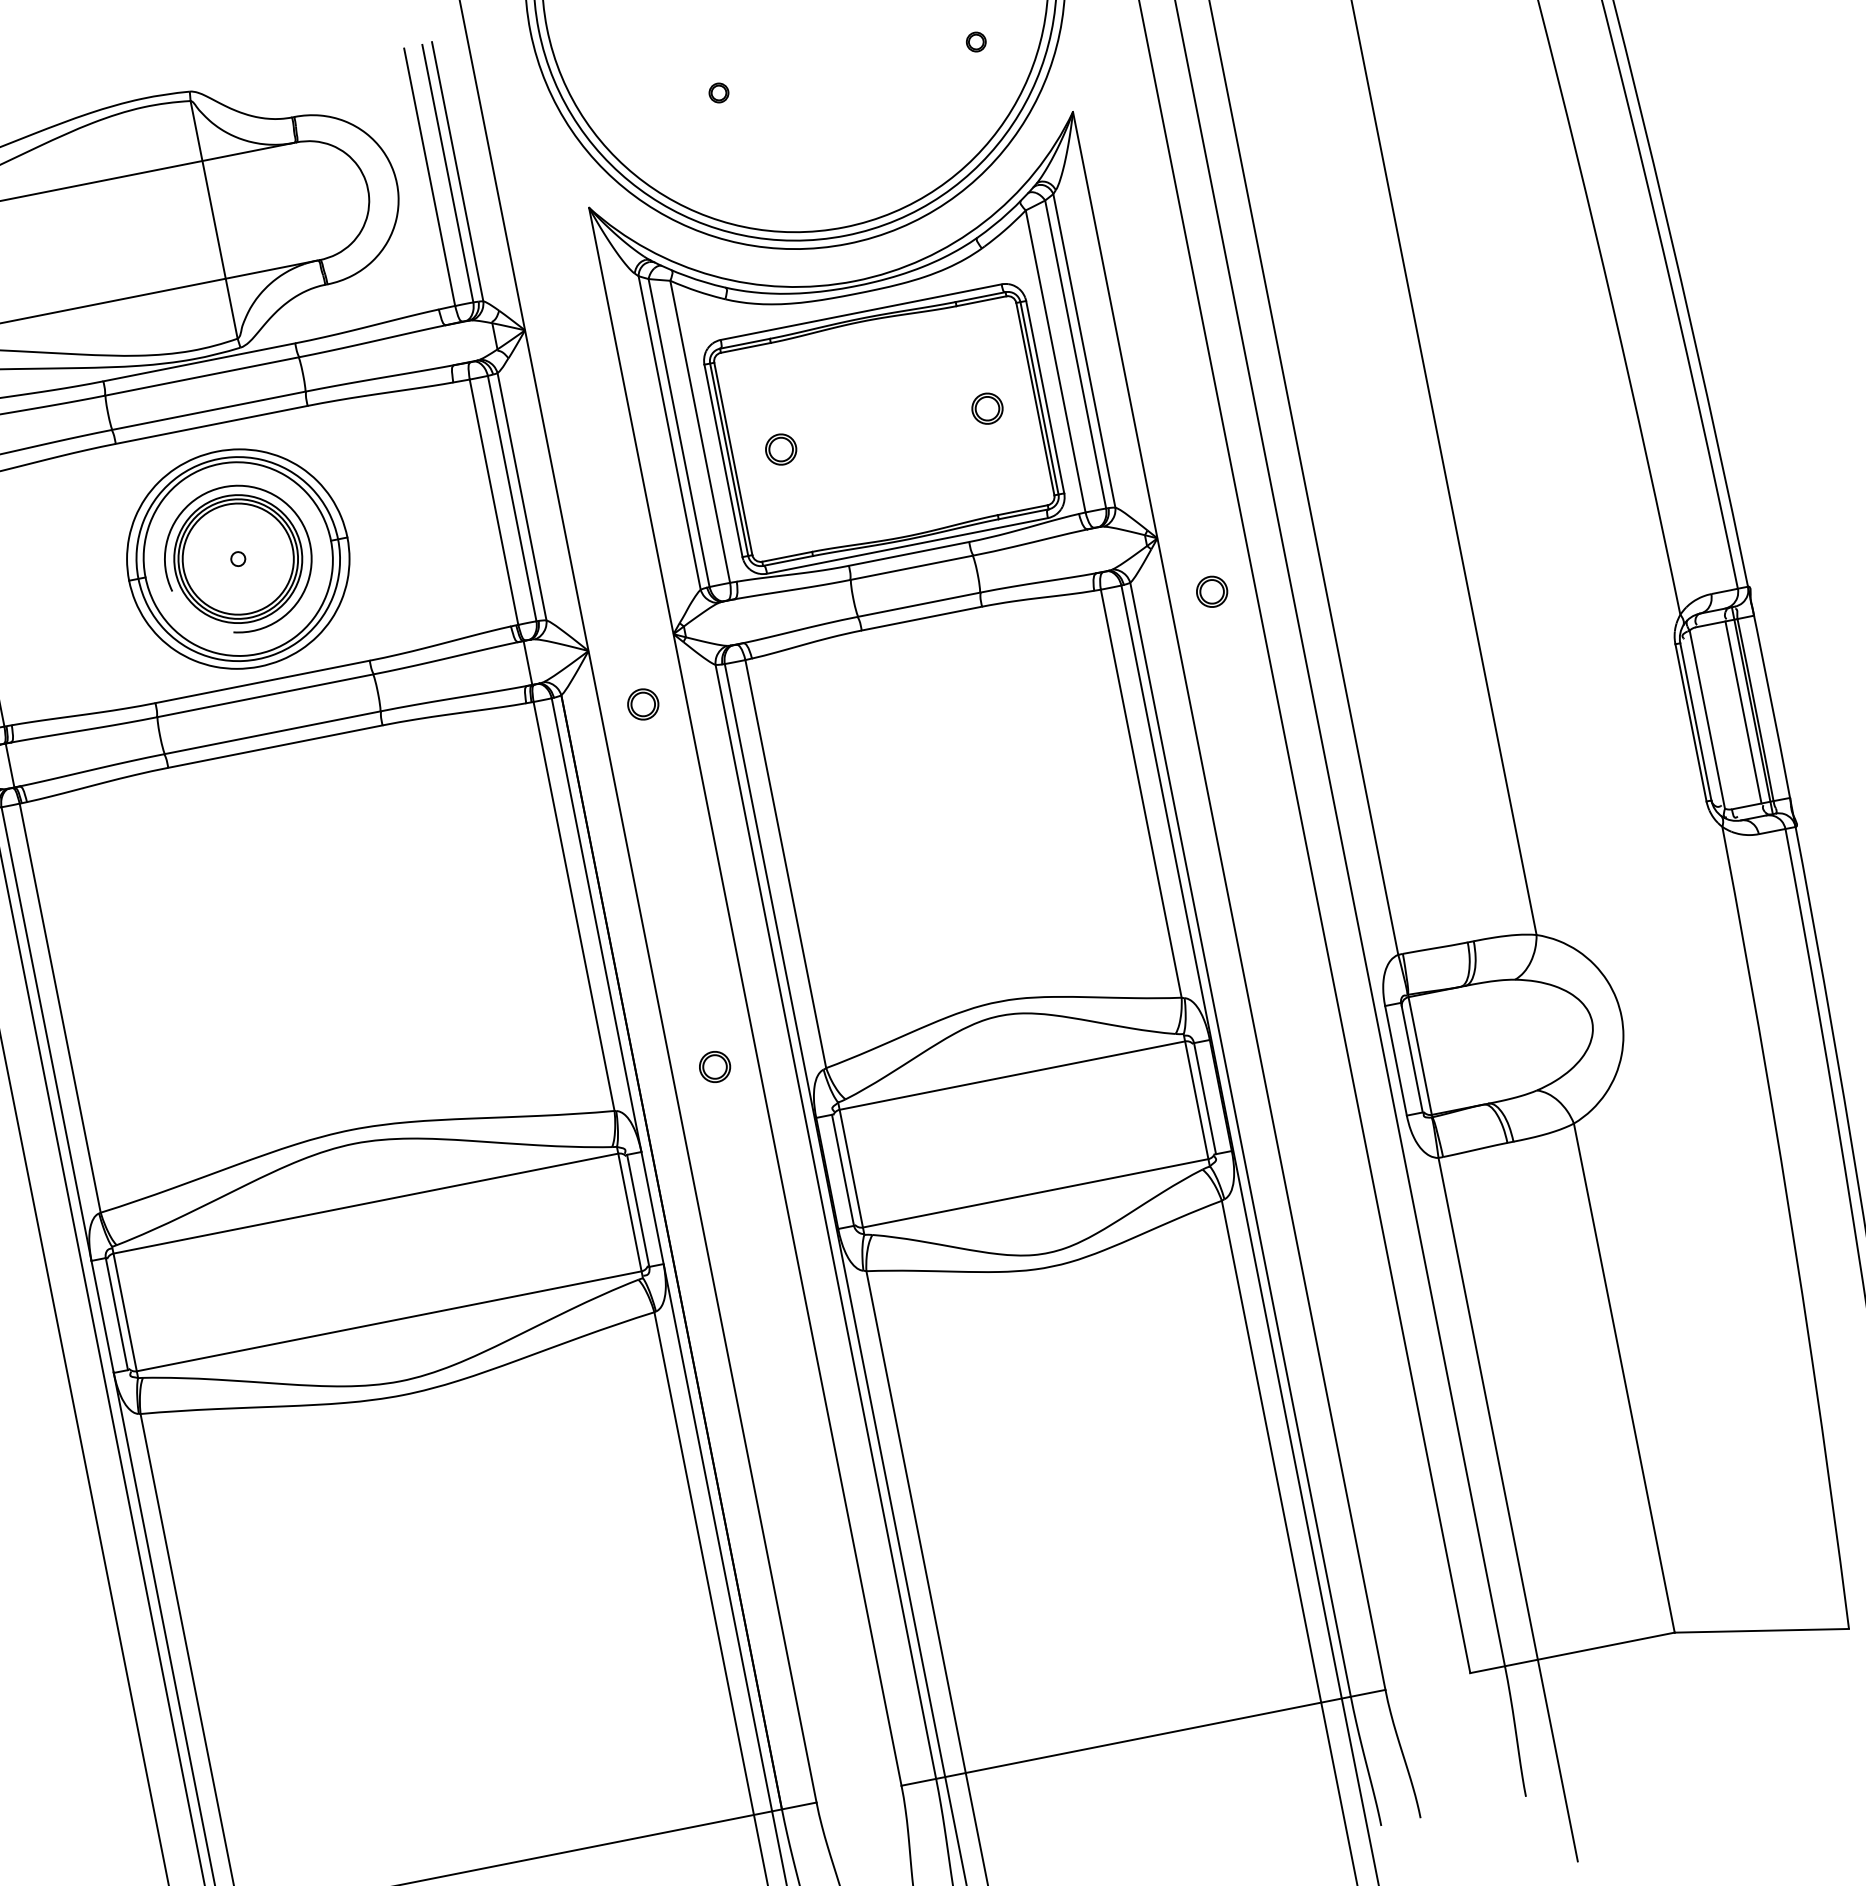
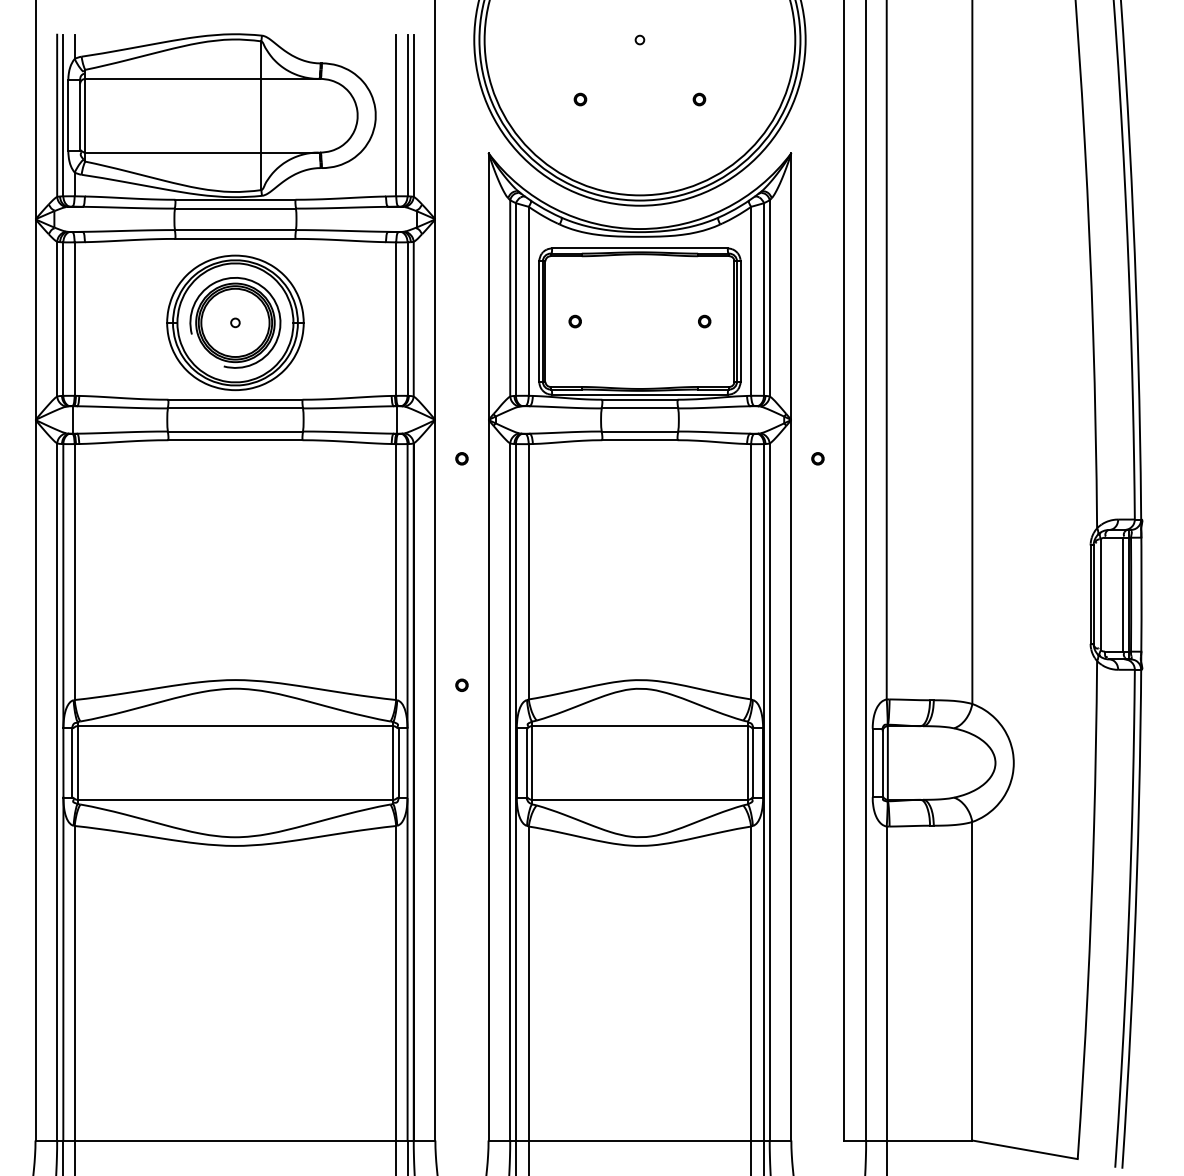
part: (976, 41) -> (699, 99), moved
part: (987, 408) -> (704, 321), size x0.62
part: (779, 449) -> (574, 321), size x0.62
circle: (1211, 591) -> (817, 458), size x0.62
circle: (642, 704) -> (461, 458), size x0.62
part: (713, 1065) -> (461, 684), size x0.62

